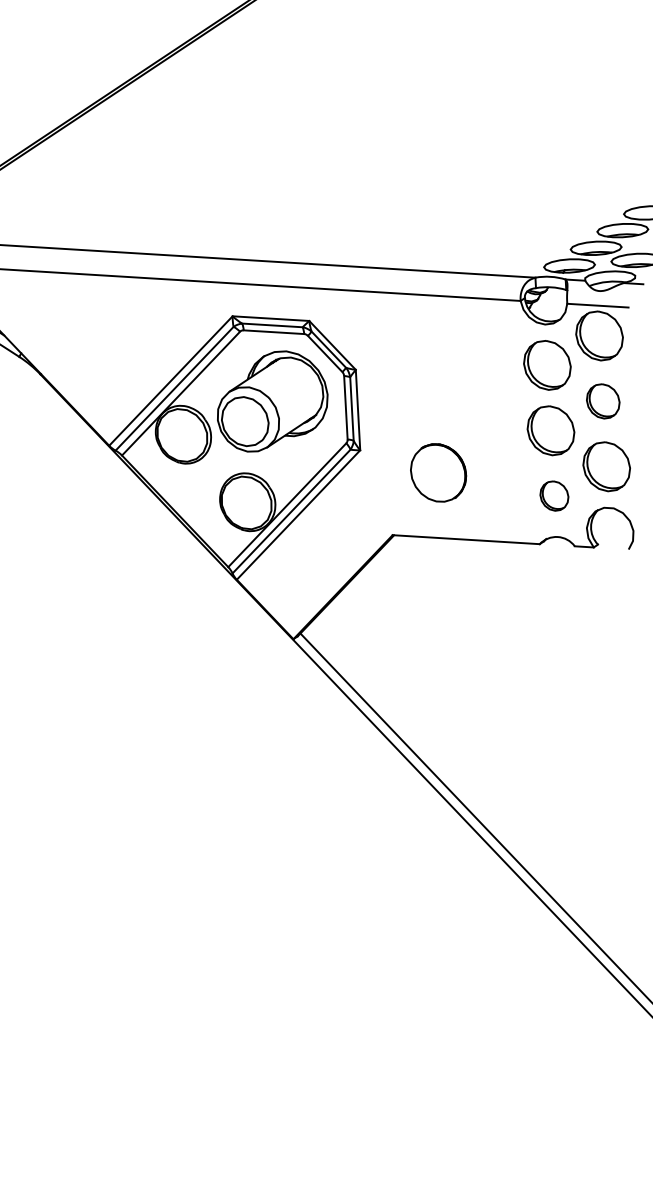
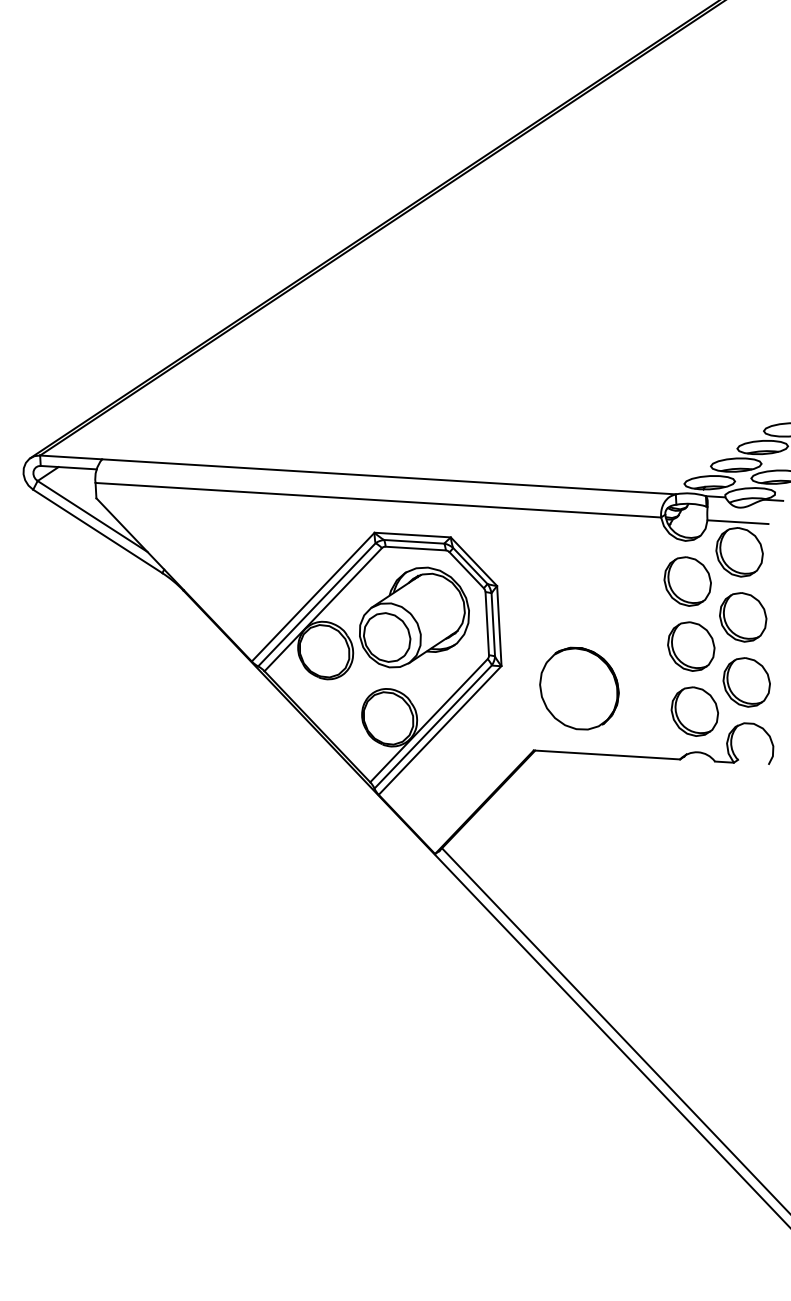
part: (603, 401) -> (743, 617), size x1.43
part: (438, 472) -> (579, 688), size x1.43
part: (554, 495) -> (694, 711), size x1.67

